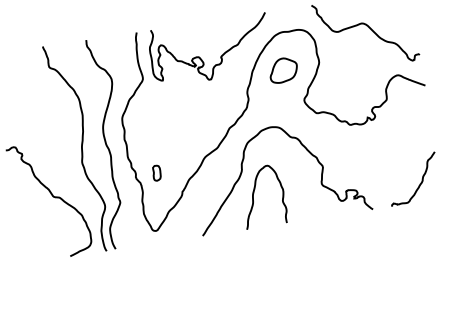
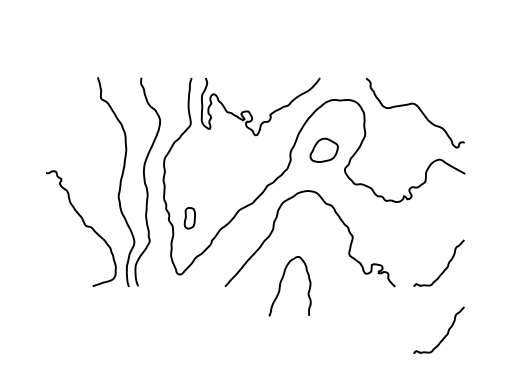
part: (282, 69) -> (323, 149), moved
part: (156, 173) -> (189, 218), size x1.4
curve: (254, 195) -> (281, 283), moved
curve: (431, 248) -> (446, 333), added

